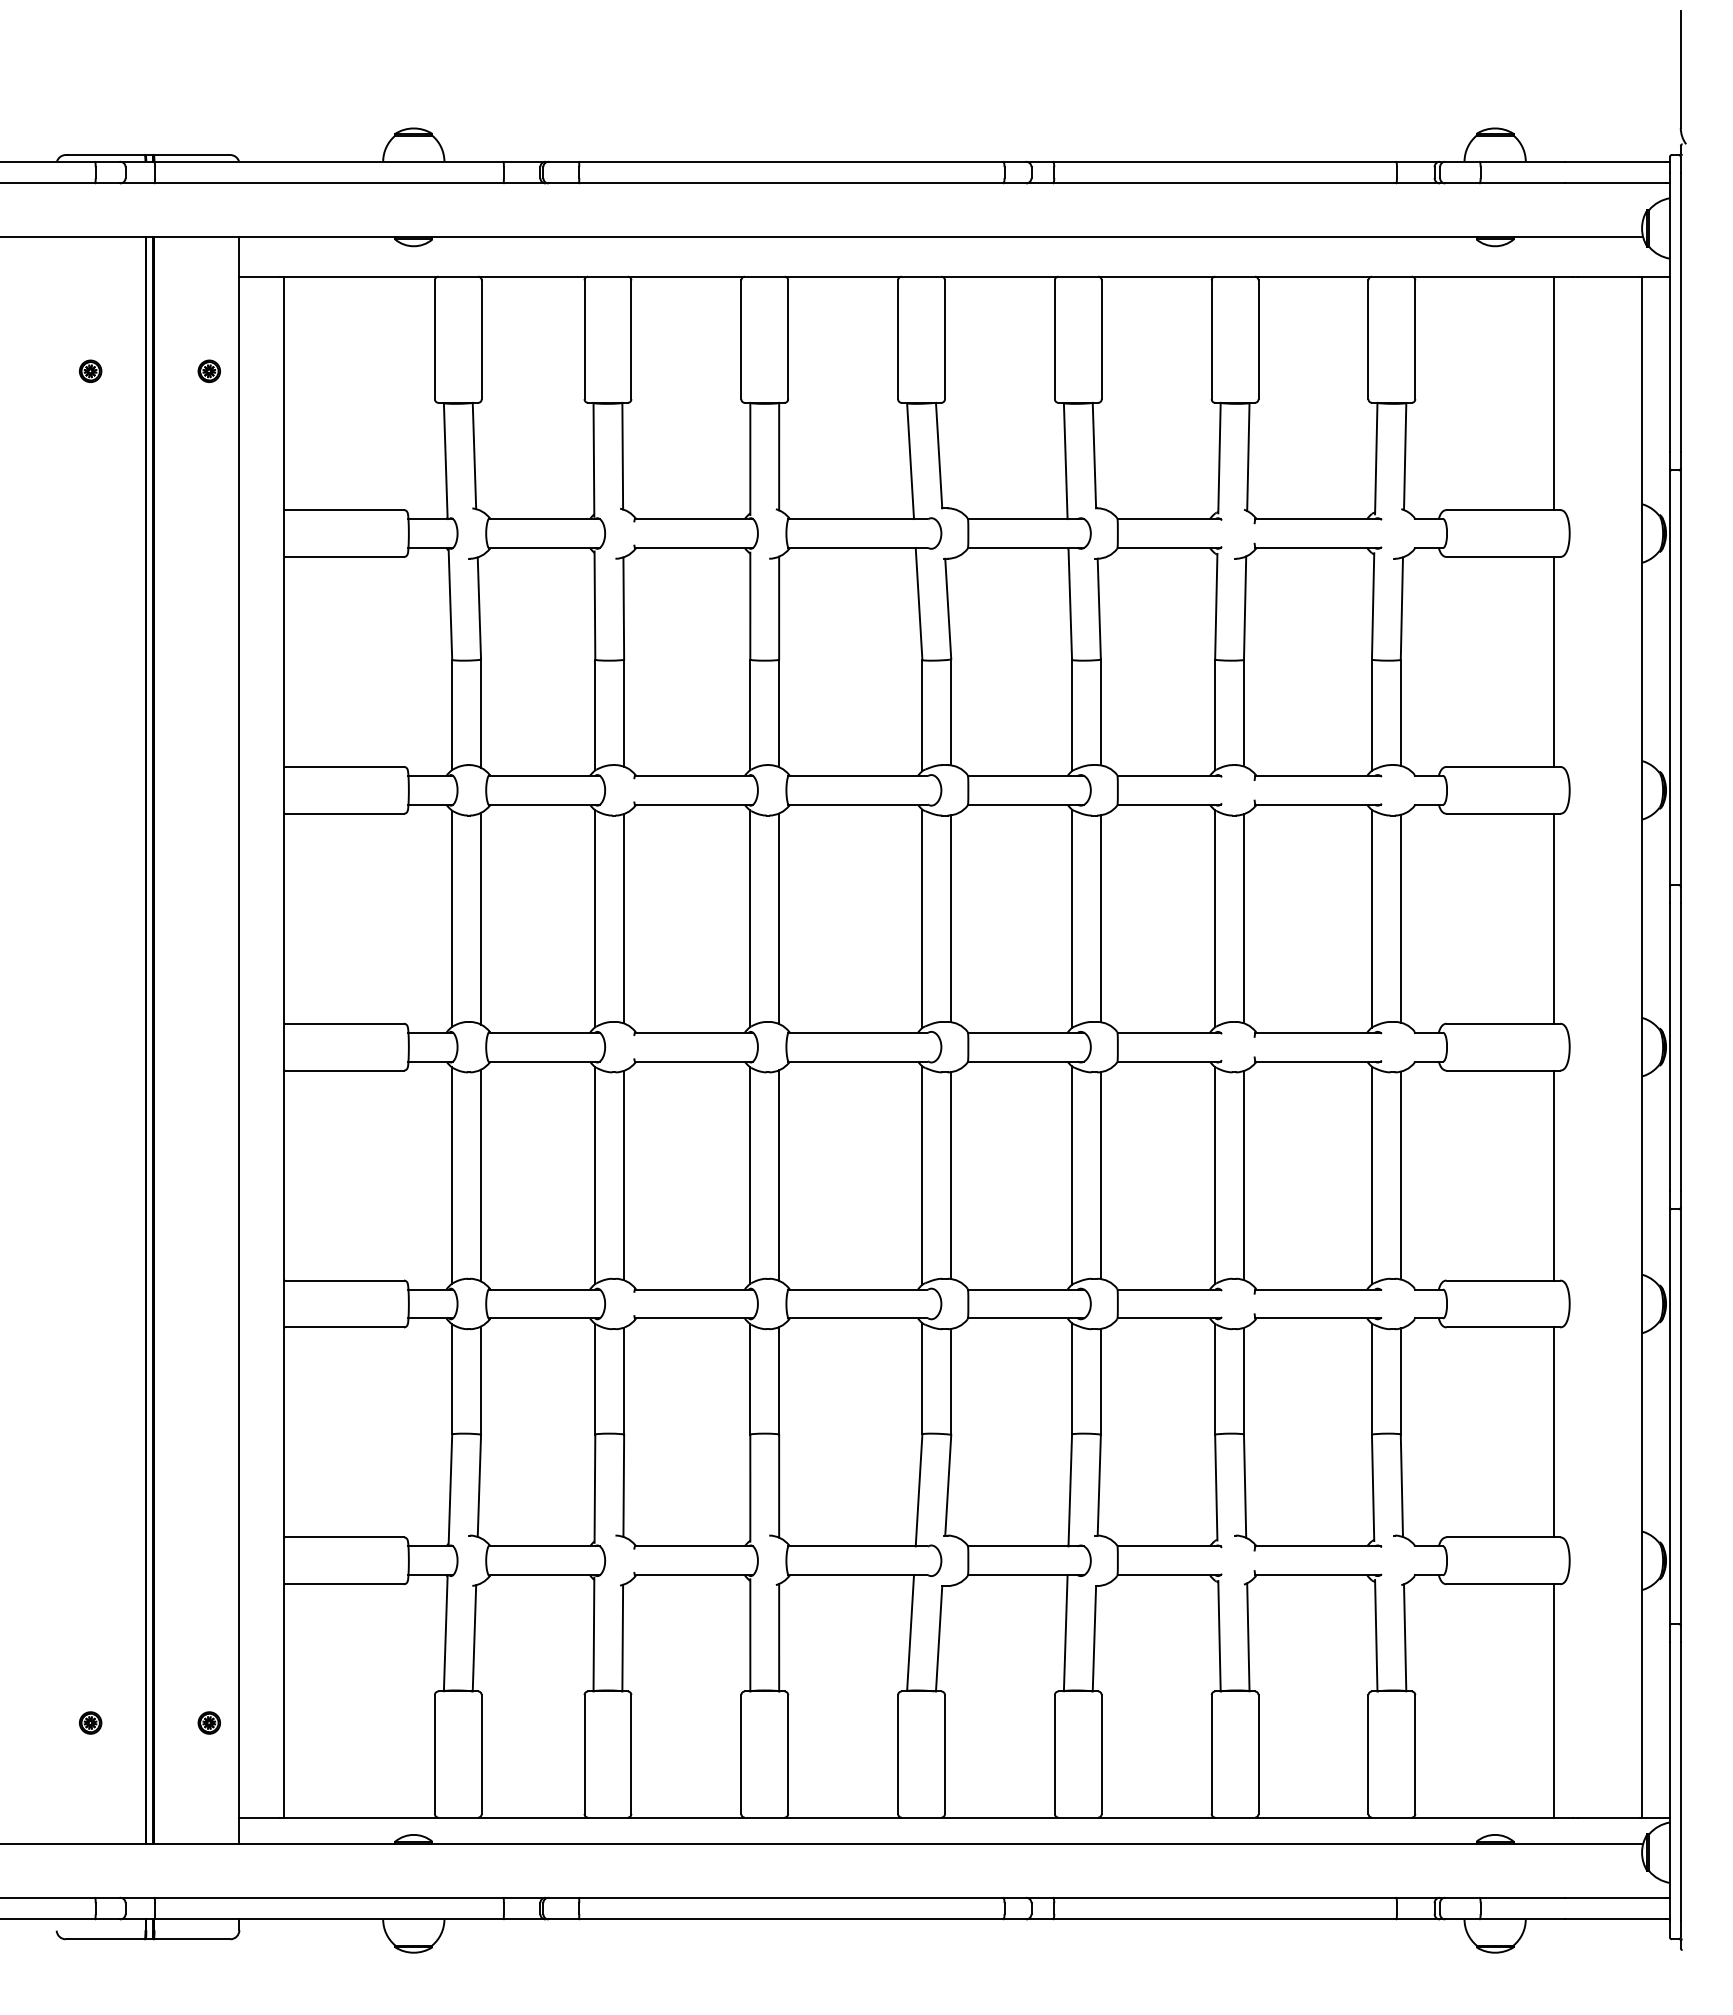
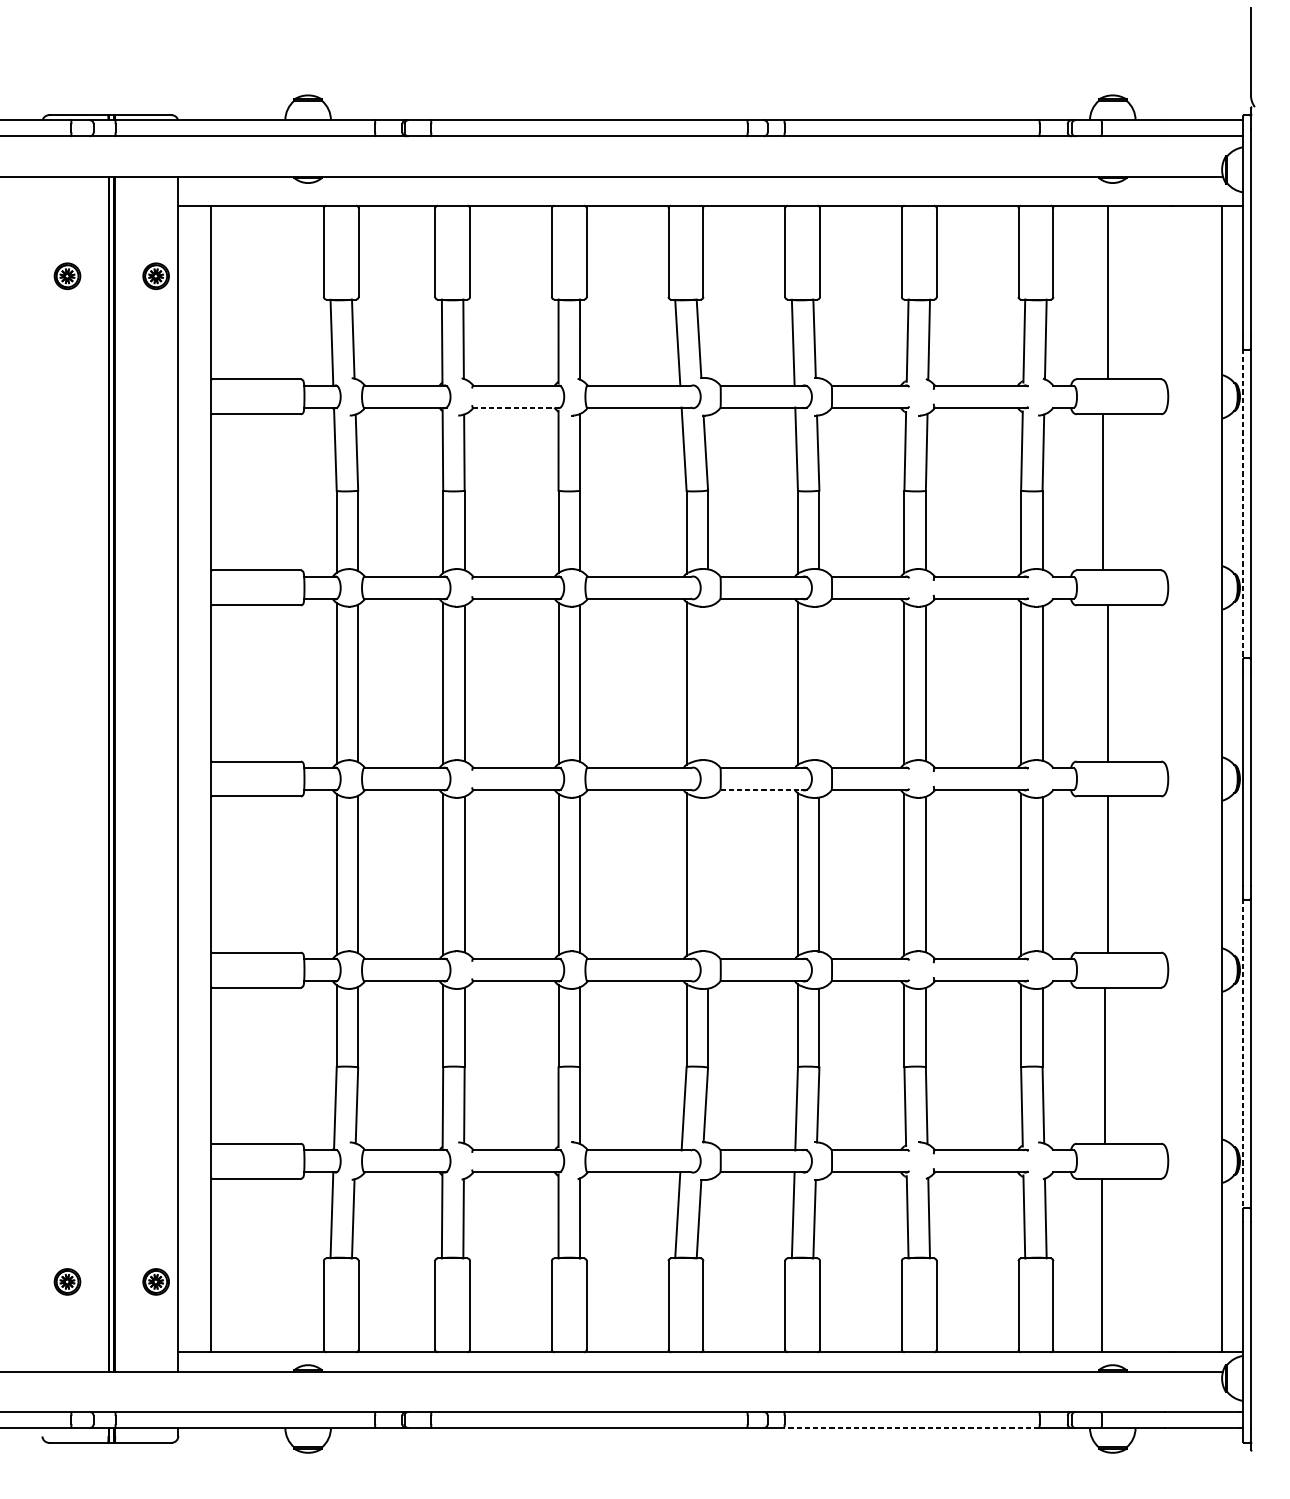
part: (90, 370) -> (67, 275), size x1.6
part: (208, 370) -> (155, 275), size x1.6
line: (1554, 393) -> (1107, 292), moved
line: (694, 547) -> (517, 407), solid -> dashed
line: (1554, 661) -> (1103, 492), moved
line: (1669, 678) -> (1242, 504), solid -> dashed
line: (951, 918) -> (708, 683), removed
line: (1100, 918) -> (819, 683), removed
line: (1554, 918) -> (1107, 683), moved
line: (1022, 1061) -> (761, 789), solid -> dashed
line: (951, 1175) -> (708, 874), removed
line: (1554, 1175) -> (1108, 874), moved
line: (1669, 1417) -> (1242, 1054), solid -> dashed
line: (1554, 1432) -> (1105, 1065), moved
line: (1554, 1700) -> (1102, 1265), moved
part: (90, 1722) -> (67, 1281), size x1.6
part: (208, 1722) -> (155, 1281), size x1.6
line: (1224, 1919) -> (911, 1428), solid -> dashed

